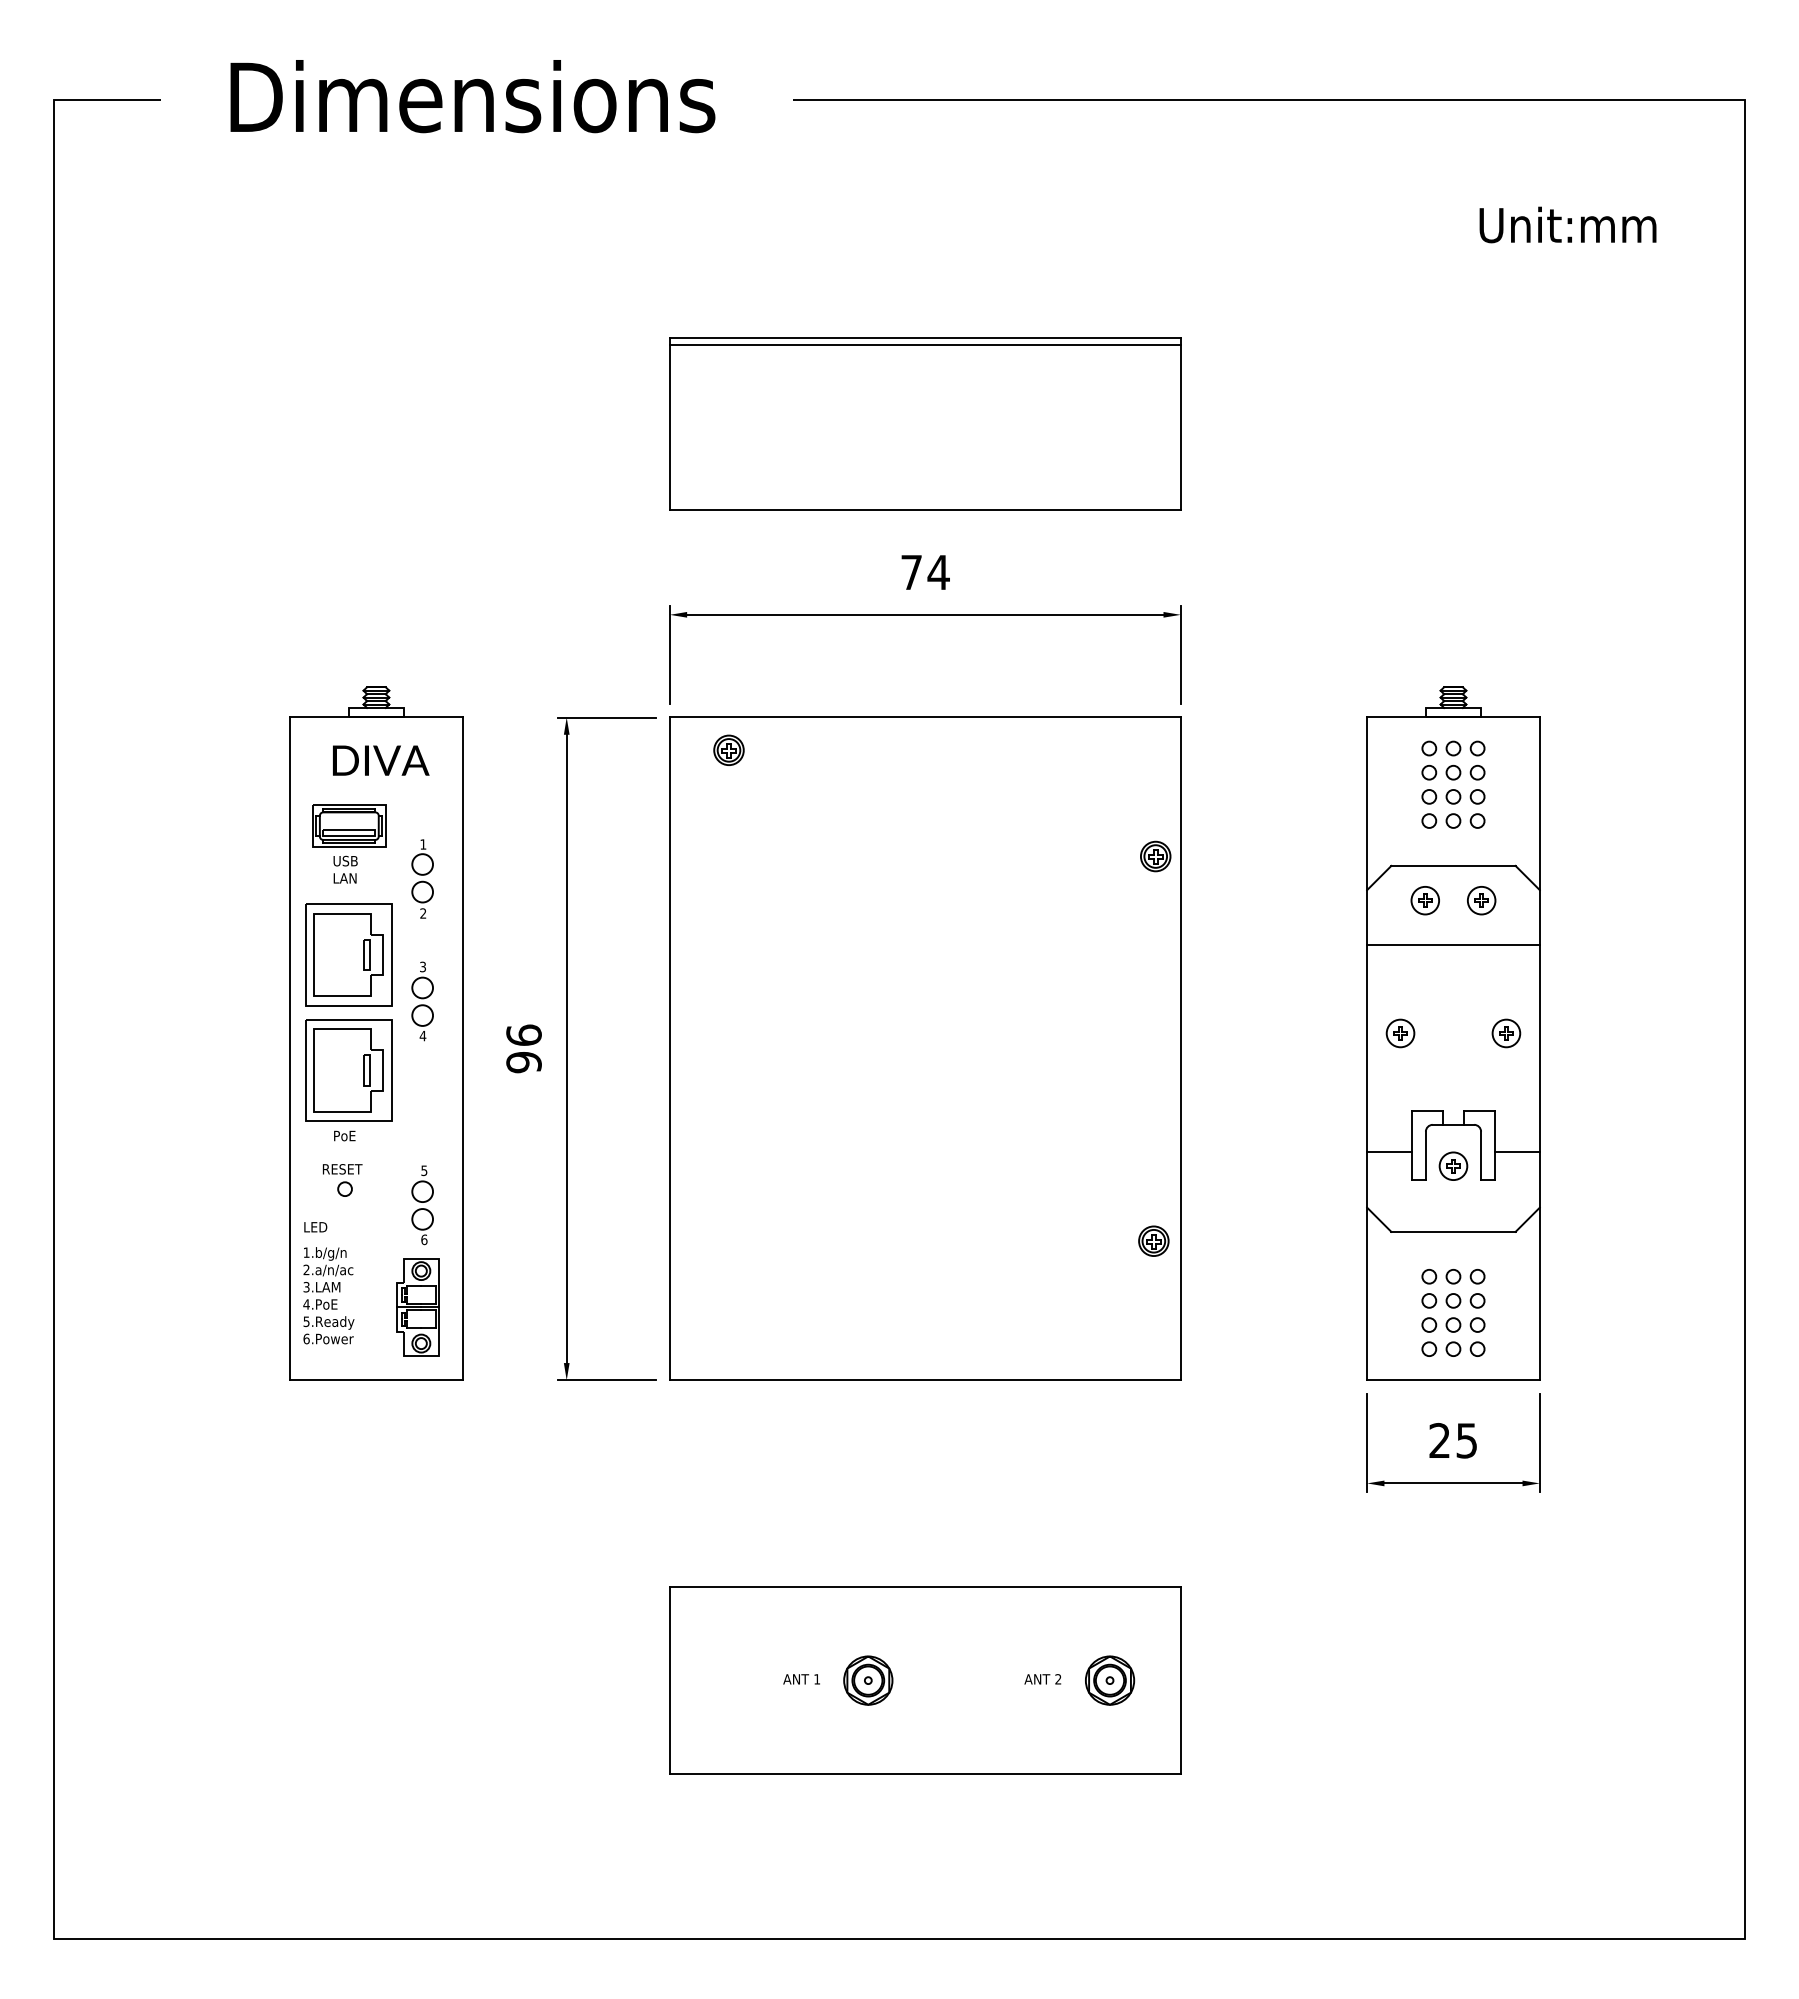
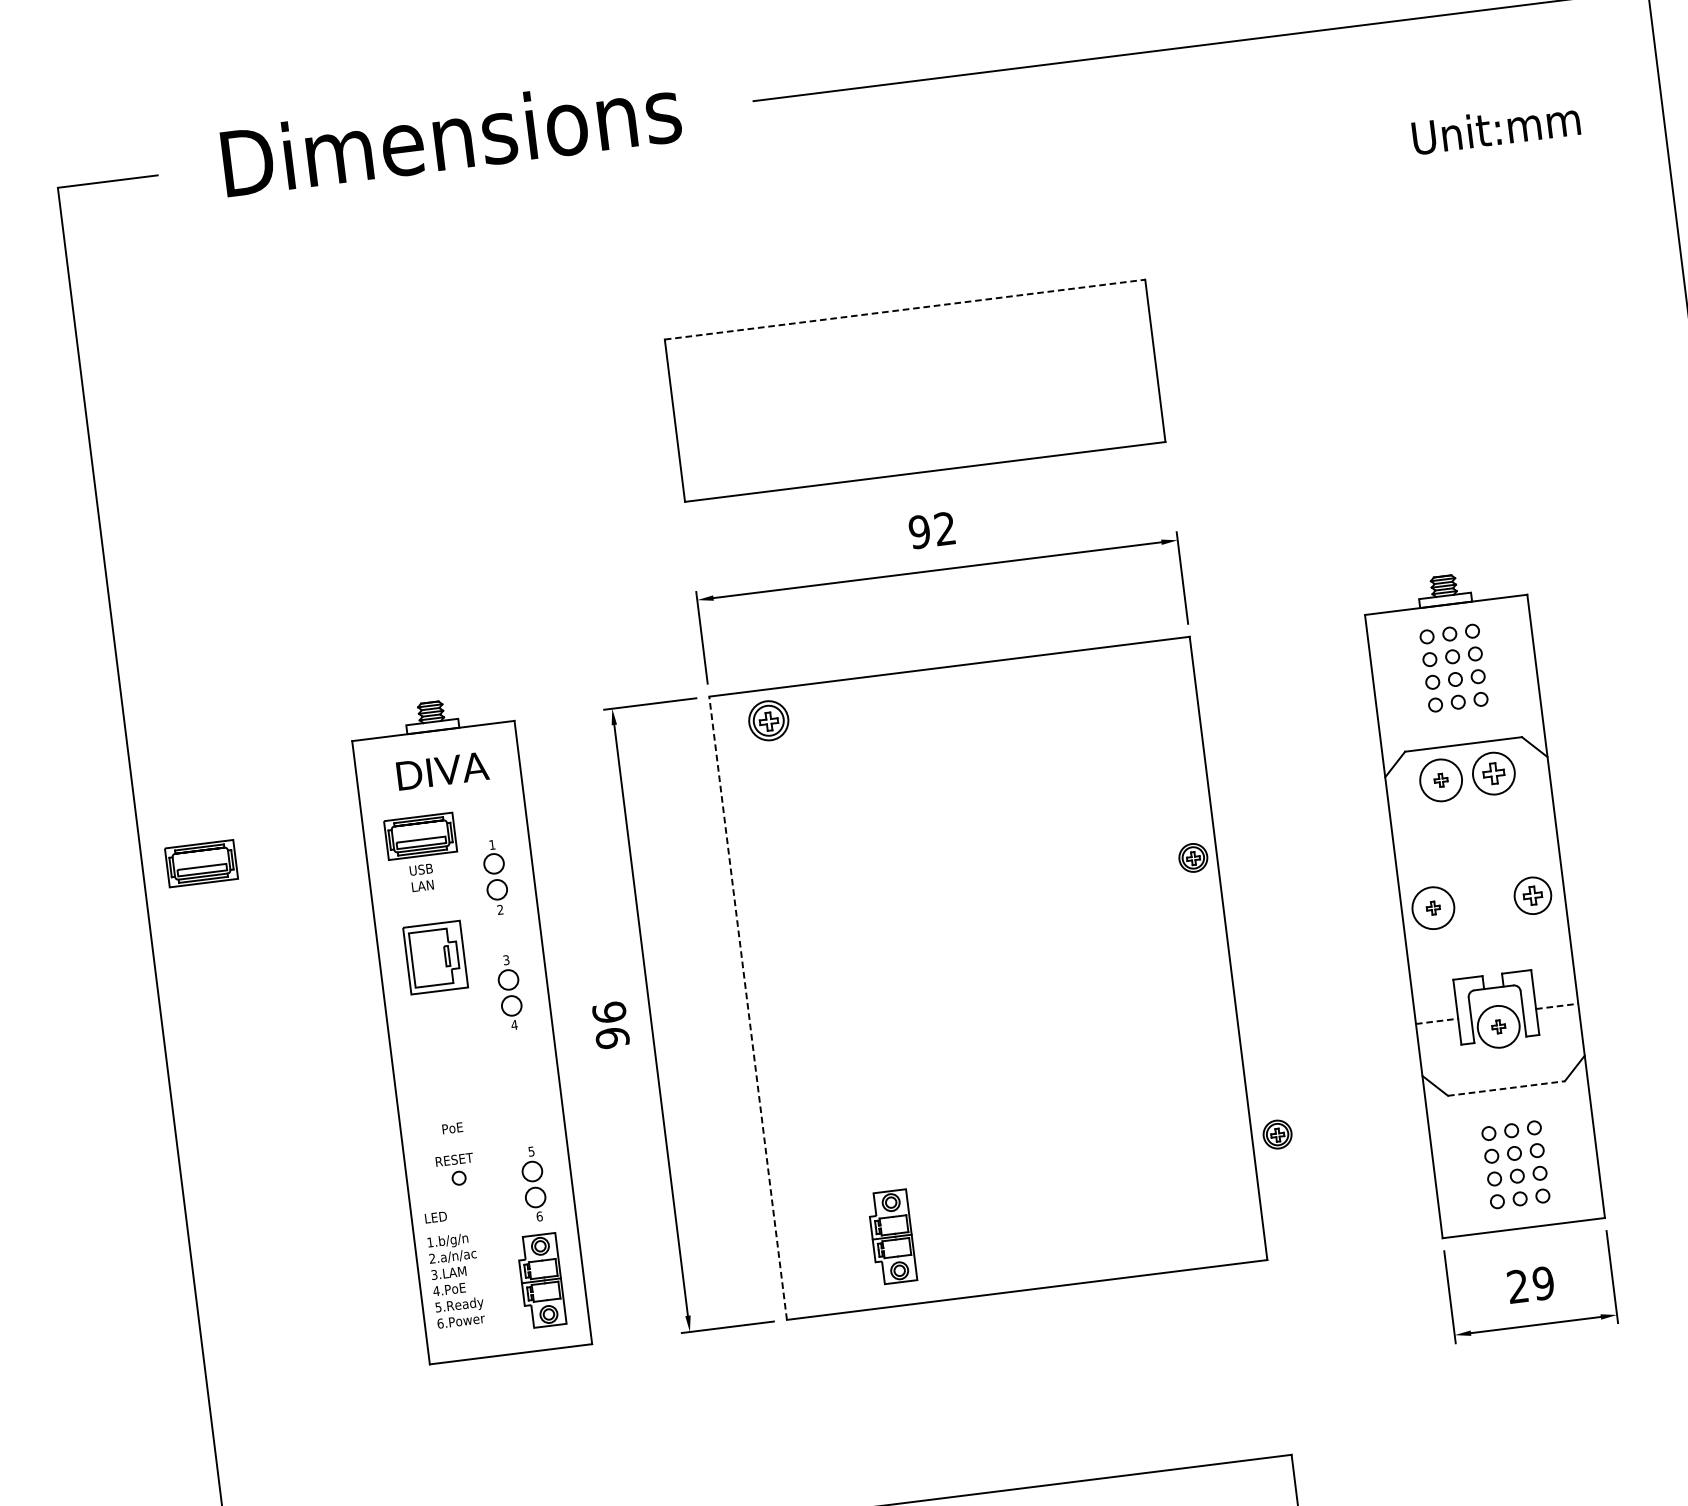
line: (925, 337) -> (905, 309), solid -> dashed
line: (924, 344) -> (905, 316), removed
text: (925, 572) -> (932, 530), 74 -> 92
part: (728, 749) -> (768, 719), size x1.4
part: (116, 825) -> (201, 863), added
part: (1155, 856) -> (1193, 857), moved
circle: (1425, 900) -> (1441, 780), size x1.6
part: (1481, 900) -> (1493, 773), size x1.6
line: (1453, 945) -> (1472, 819), removed
part: (348, 954) -> (434, 957), size x0.7
circle: (1400, 1033) -> (1433, 908), size x1.6
part: (1506, 1033) -> (1533, 895), size x1.4
line: (669, 1048) -> (747, 1007), solid -> dashed
part: (348, 1070) -> (448, 1066), removed
line: (1390, 1152) -> (1437, 1021), solid -> dashed
line: (1517, 1152) -> (1557, 1006), solid -> dashed
circle: (1453, 1166) -> (1498, 1027), size x1.6
line: (1453, 1231) -> (1506, 1088), solid -> dashed
part: (1153, 1240) -> (1277, 1133), moved
part: (790, 1307) -> (891, 1237), added
text: (1466, 1440) -> (1543, 1283), 25 -> 29

